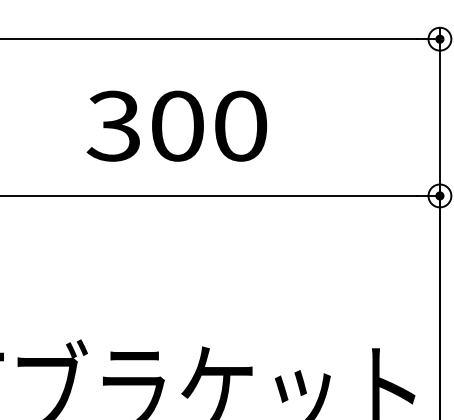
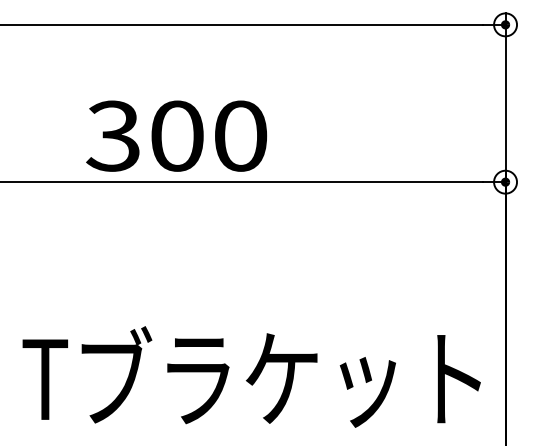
text: (176, 125) -> (176, 135), moved

